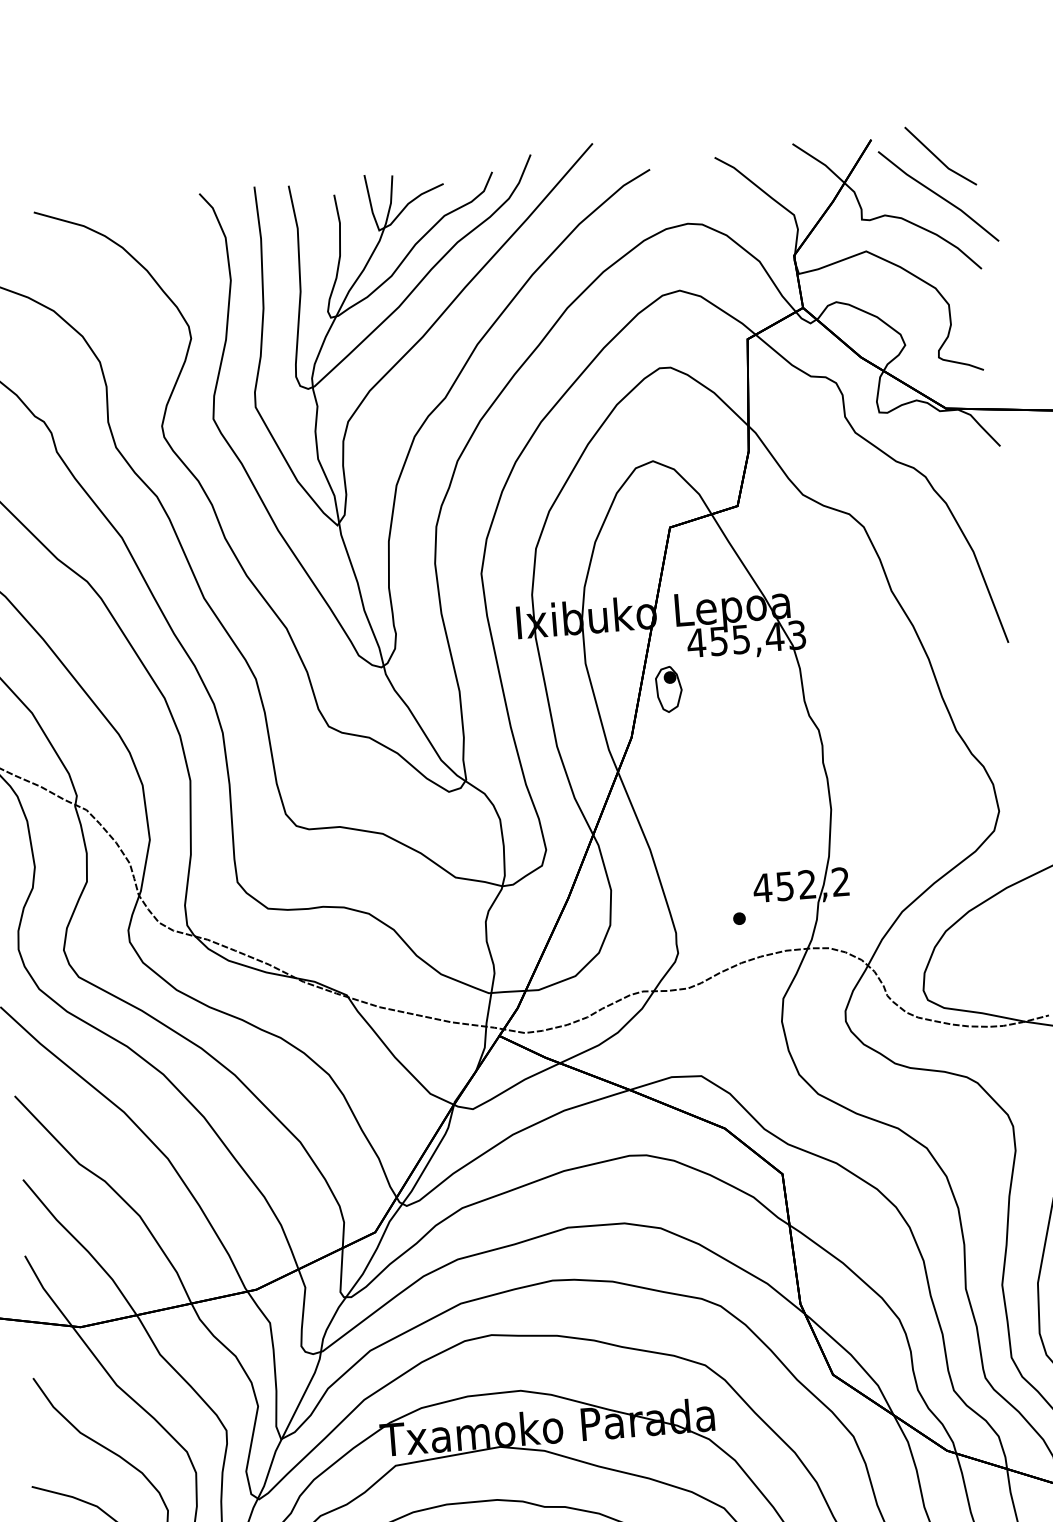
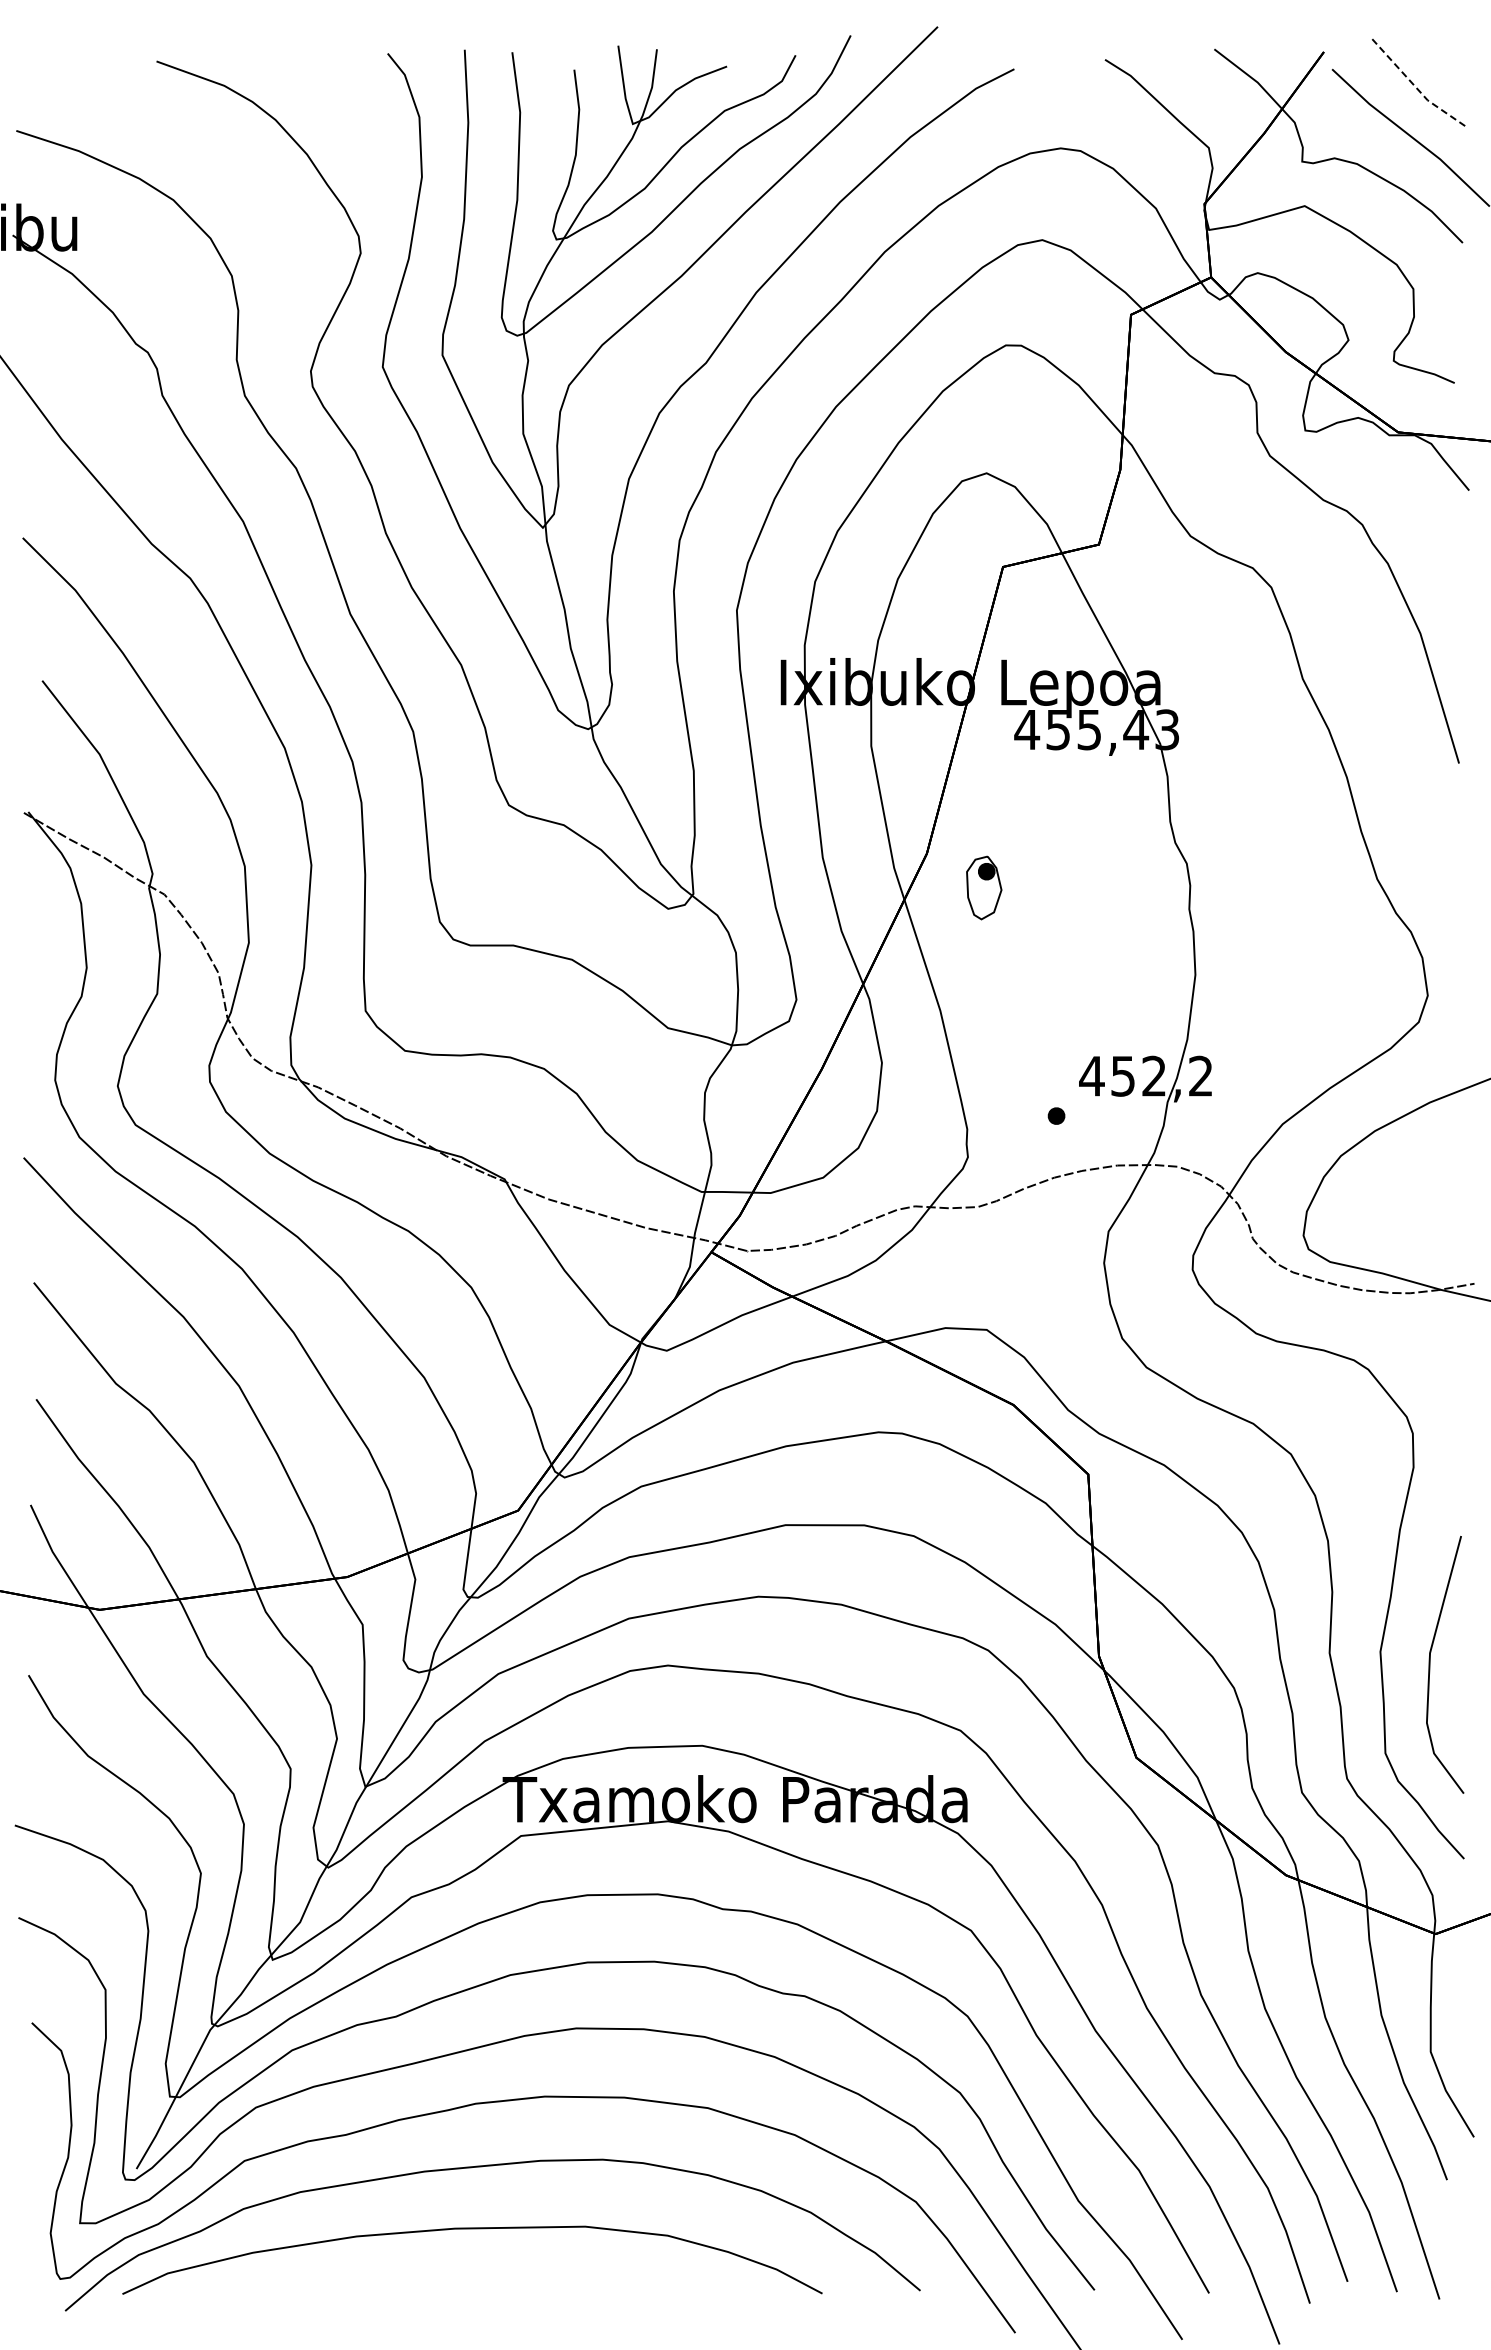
line: (938, 159) -> (1415, 86), solid -> dashed
part: (669, 689) -> (984, 887), moved

